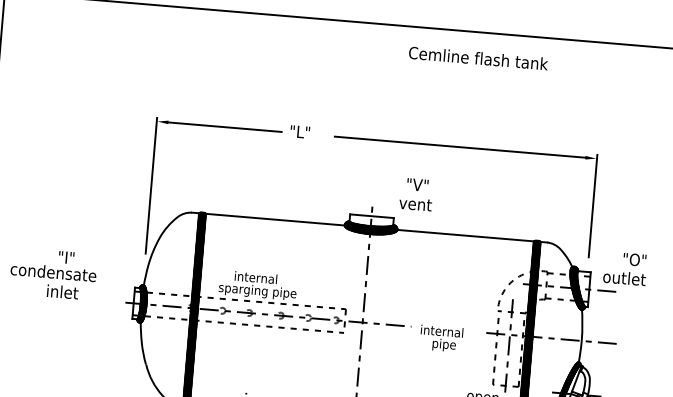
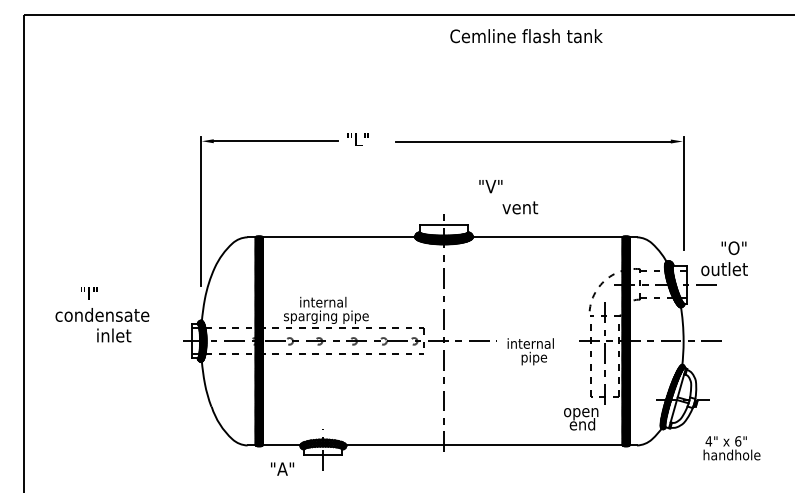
text: (478, 58) -> (526, 36), moved
text: (415, 204) -> (520, 207), moved
text: (66, 257) -> (89, 293), moved

